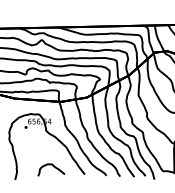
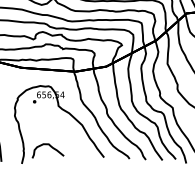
part: (51, 169) -> (48, 150), moved

